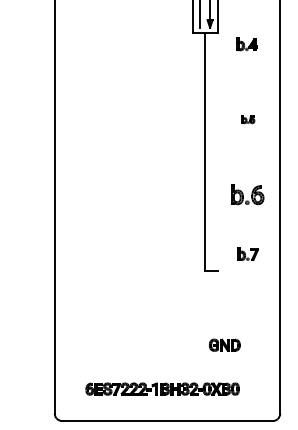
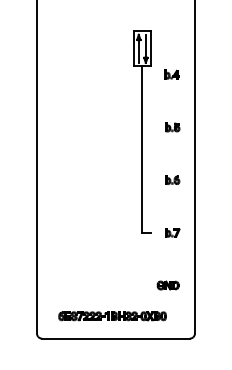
part: (248, 119) -> (172, 127), size x1.67
part: (248, 194) -> (172, 179), size x0.62
part: (248, 253) -> (172, 232), moved
part: (223, 345) -> (167, 285), moved

